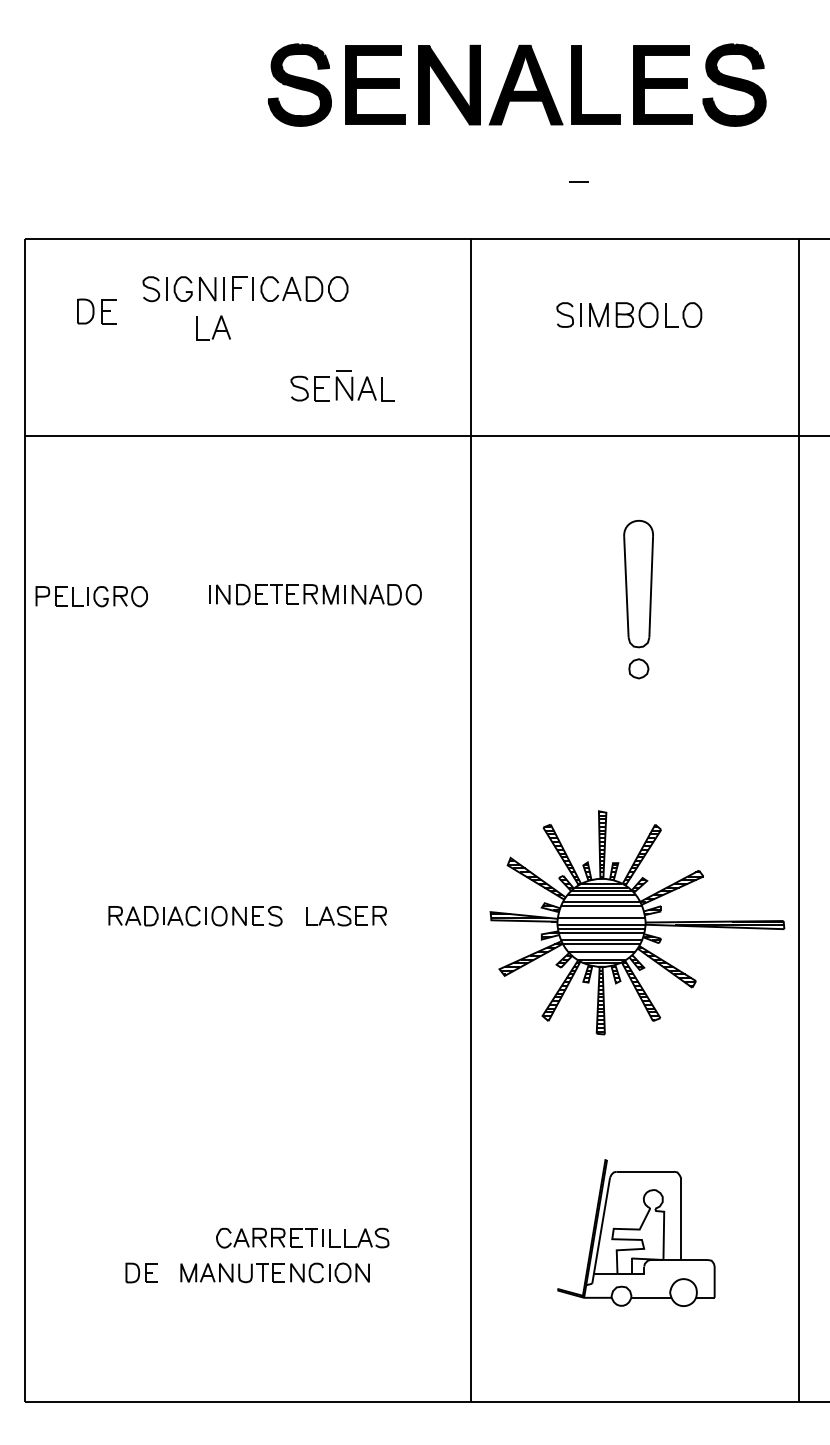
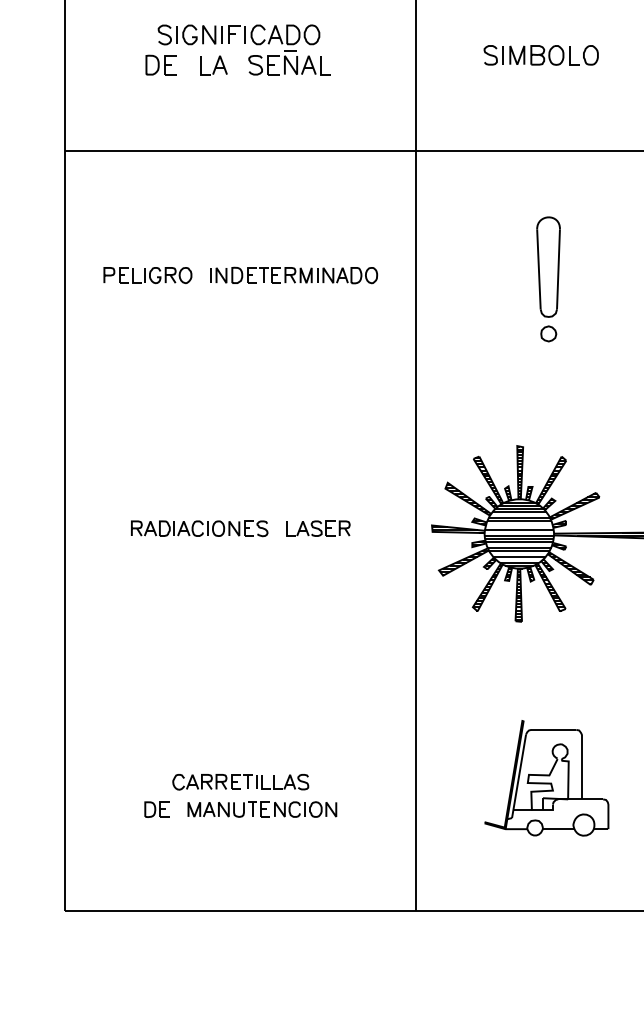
part: (96, 311) -> (161, 65), moved
part: (342, 385) -> (289, 62), moved
part: (91, 596) -> (147, 275), moved
part: (302, 1237) -> (240, 781), moved

